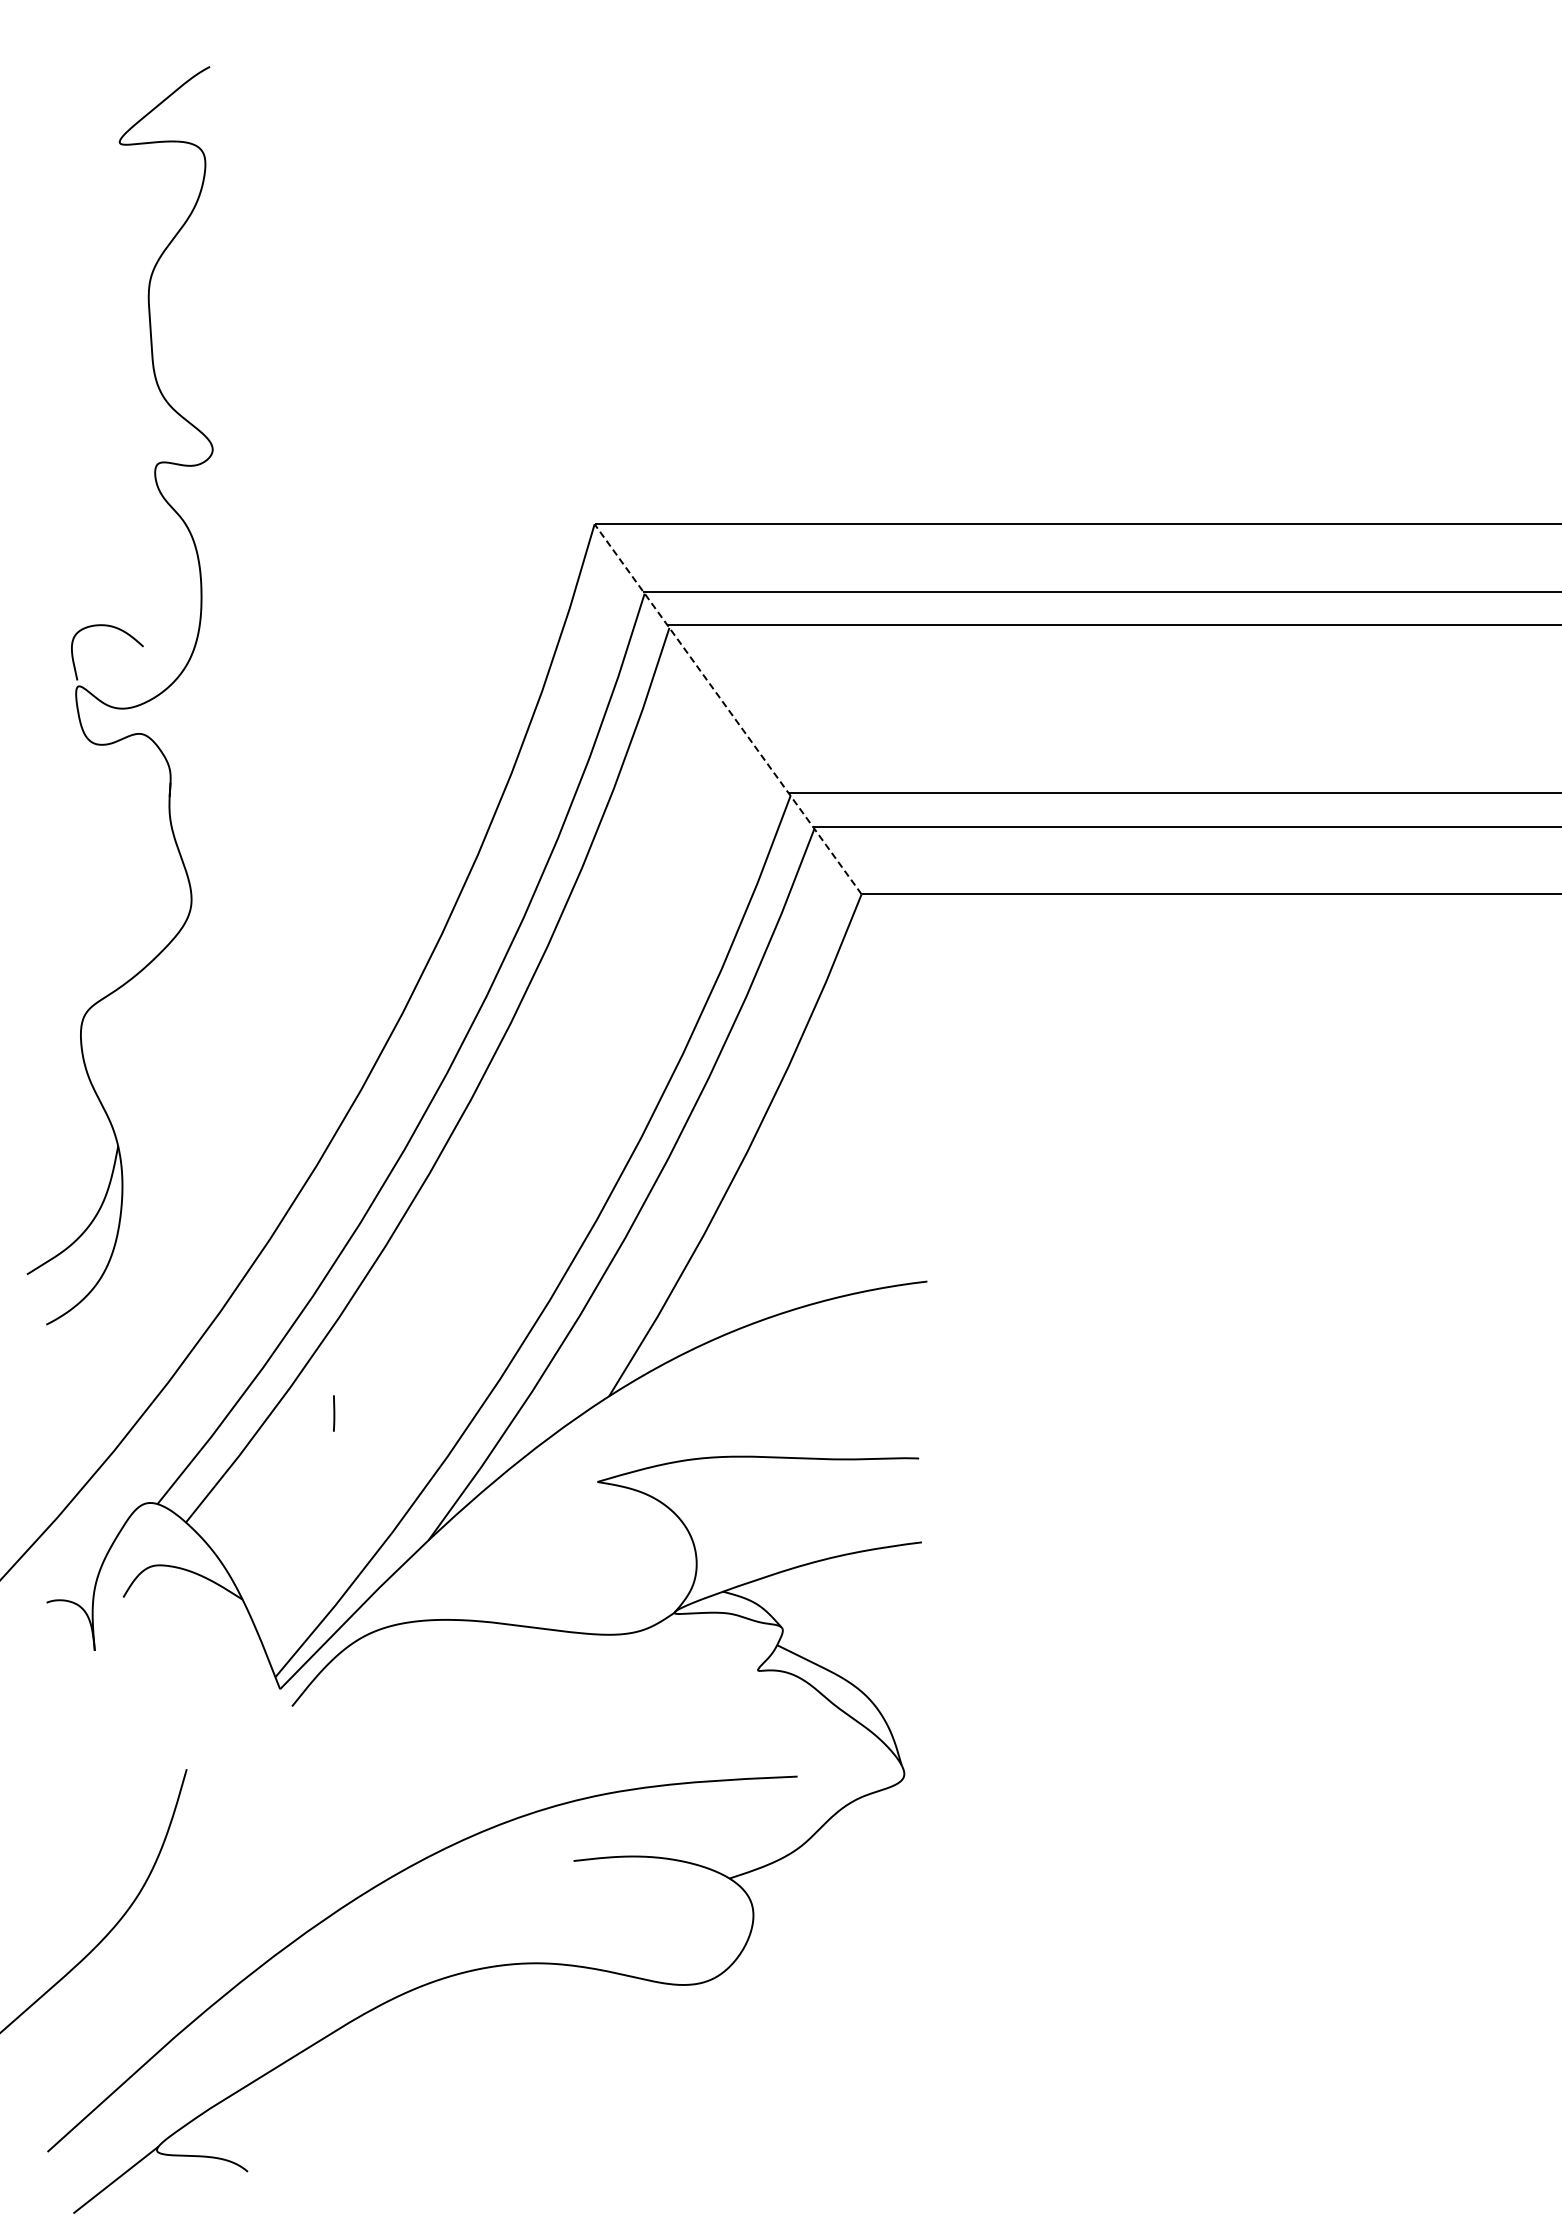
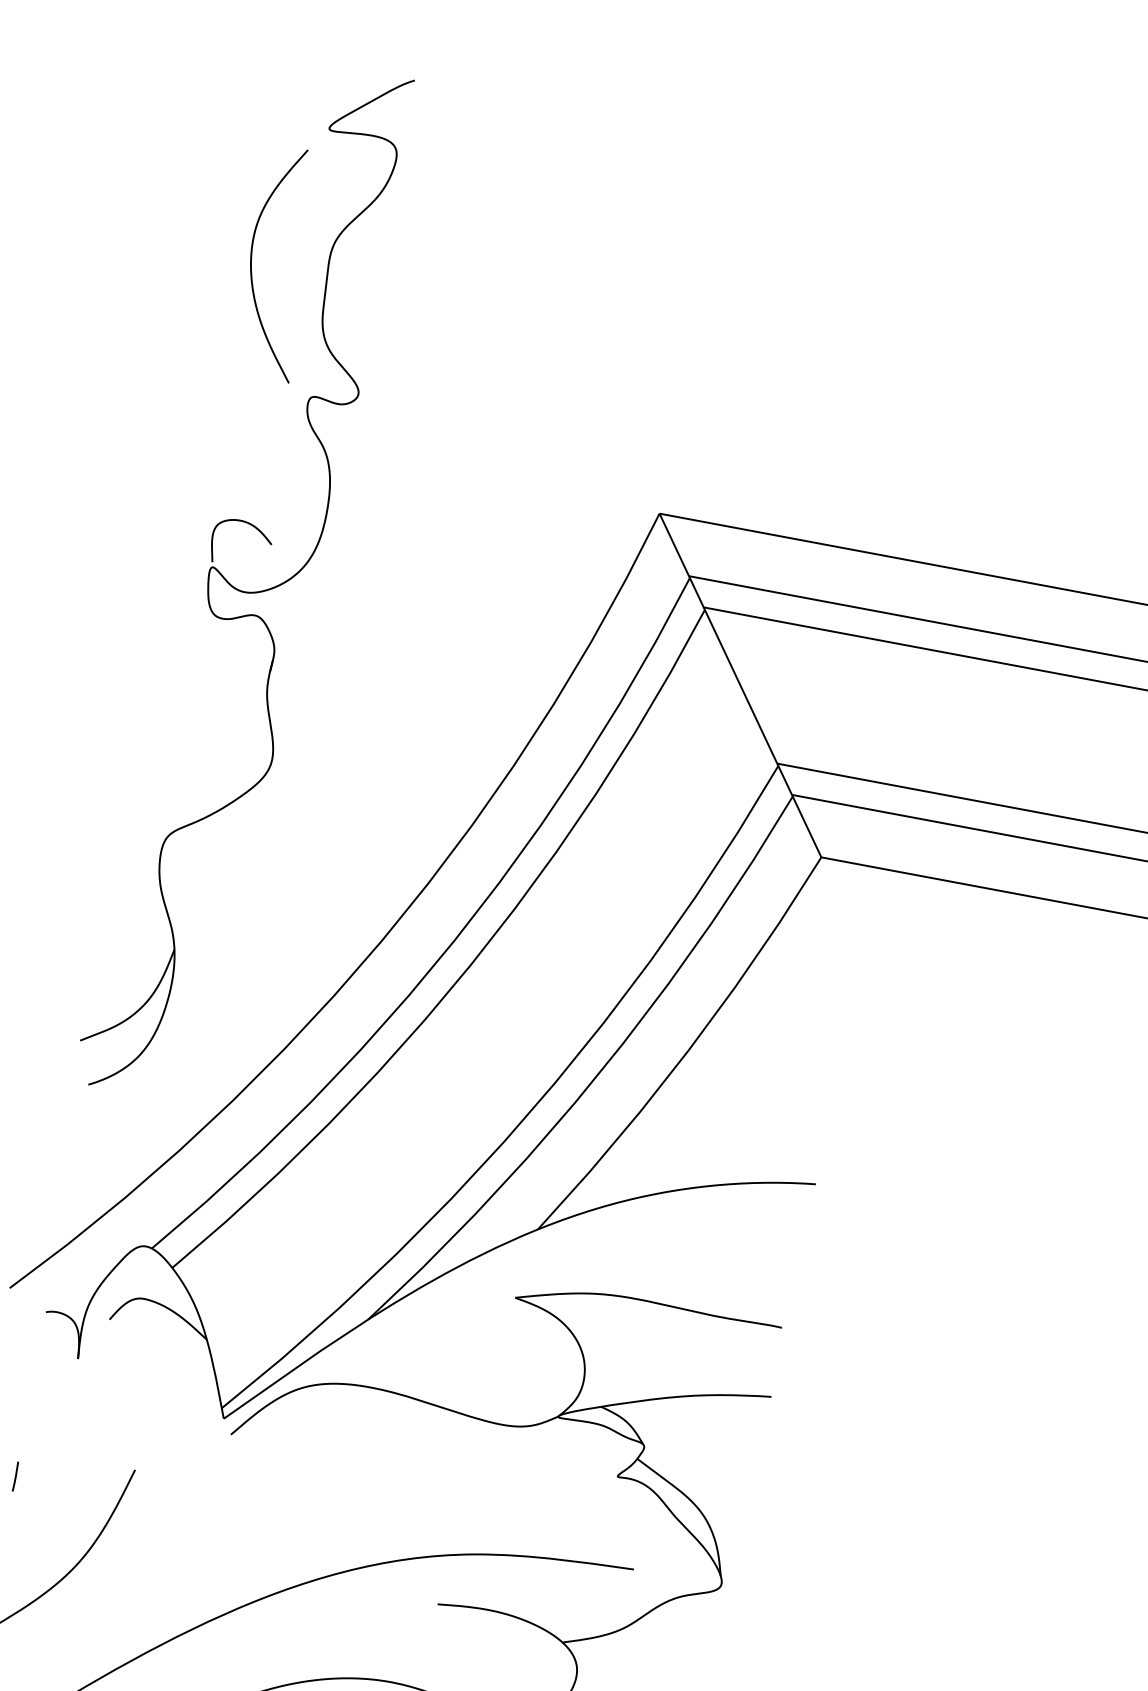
curve: (58, 320) -> (252, 264), added
line: (727, 708) -> (740, 684), dashed -> solid
line: (334, 1413) -> (15, 1476), moved

